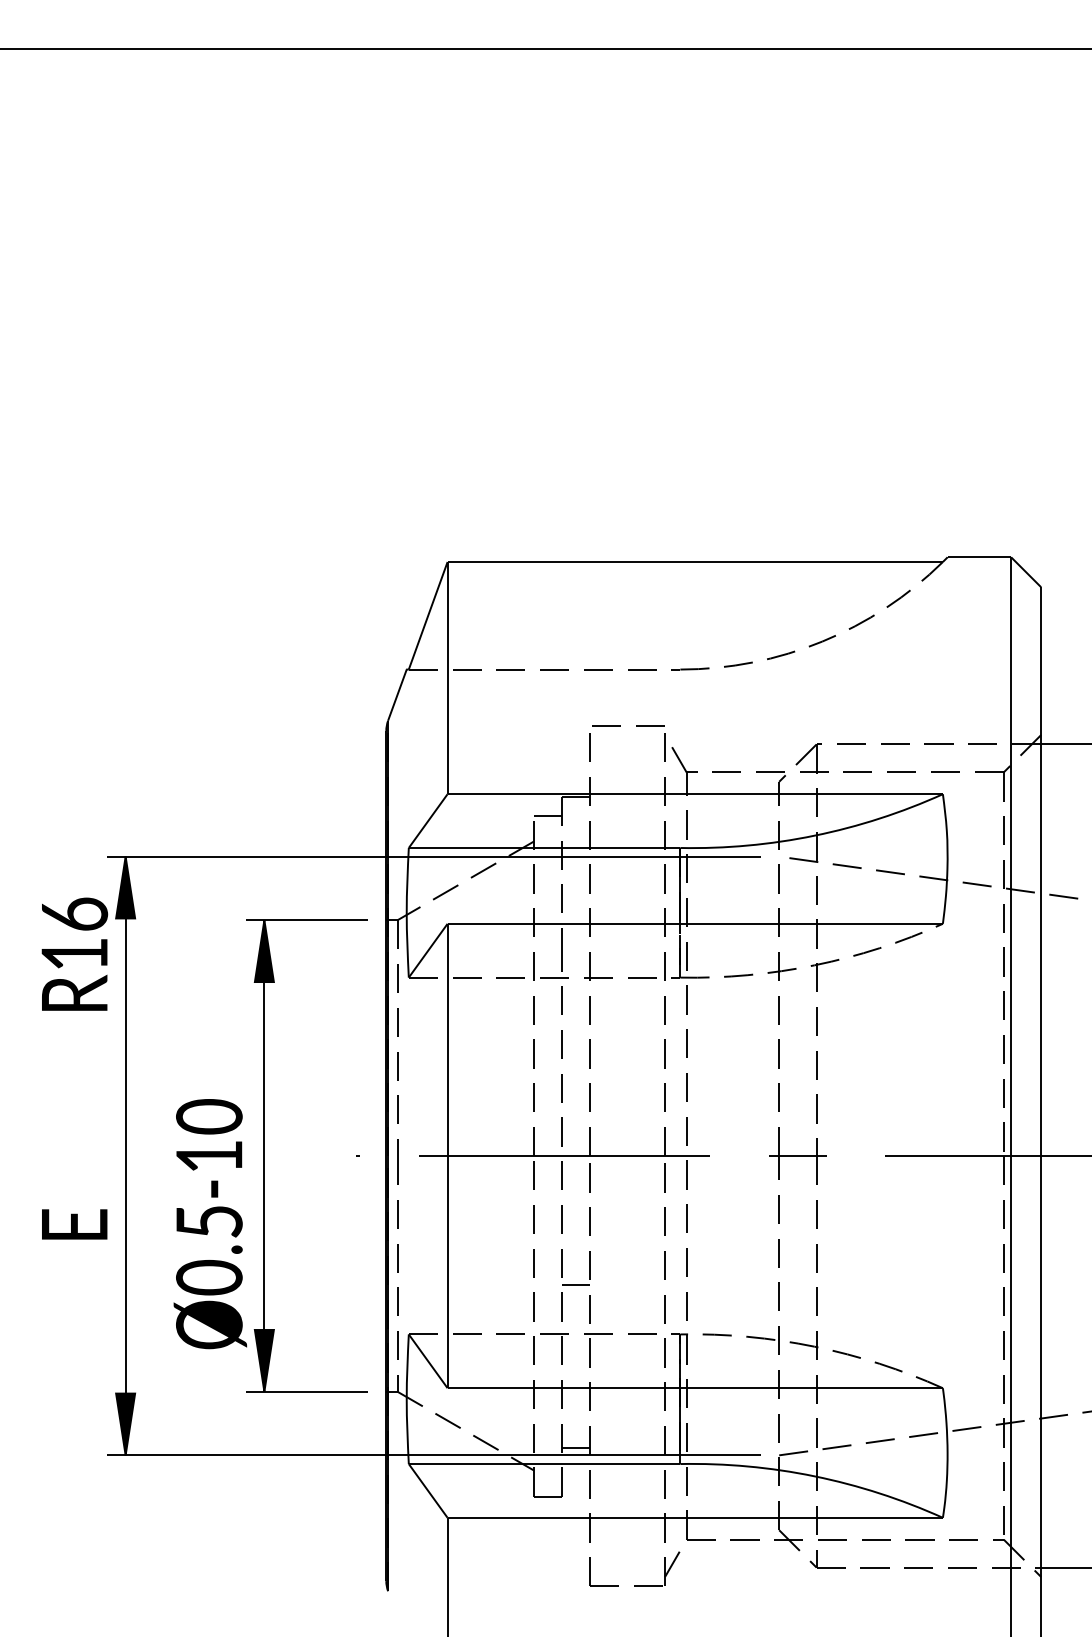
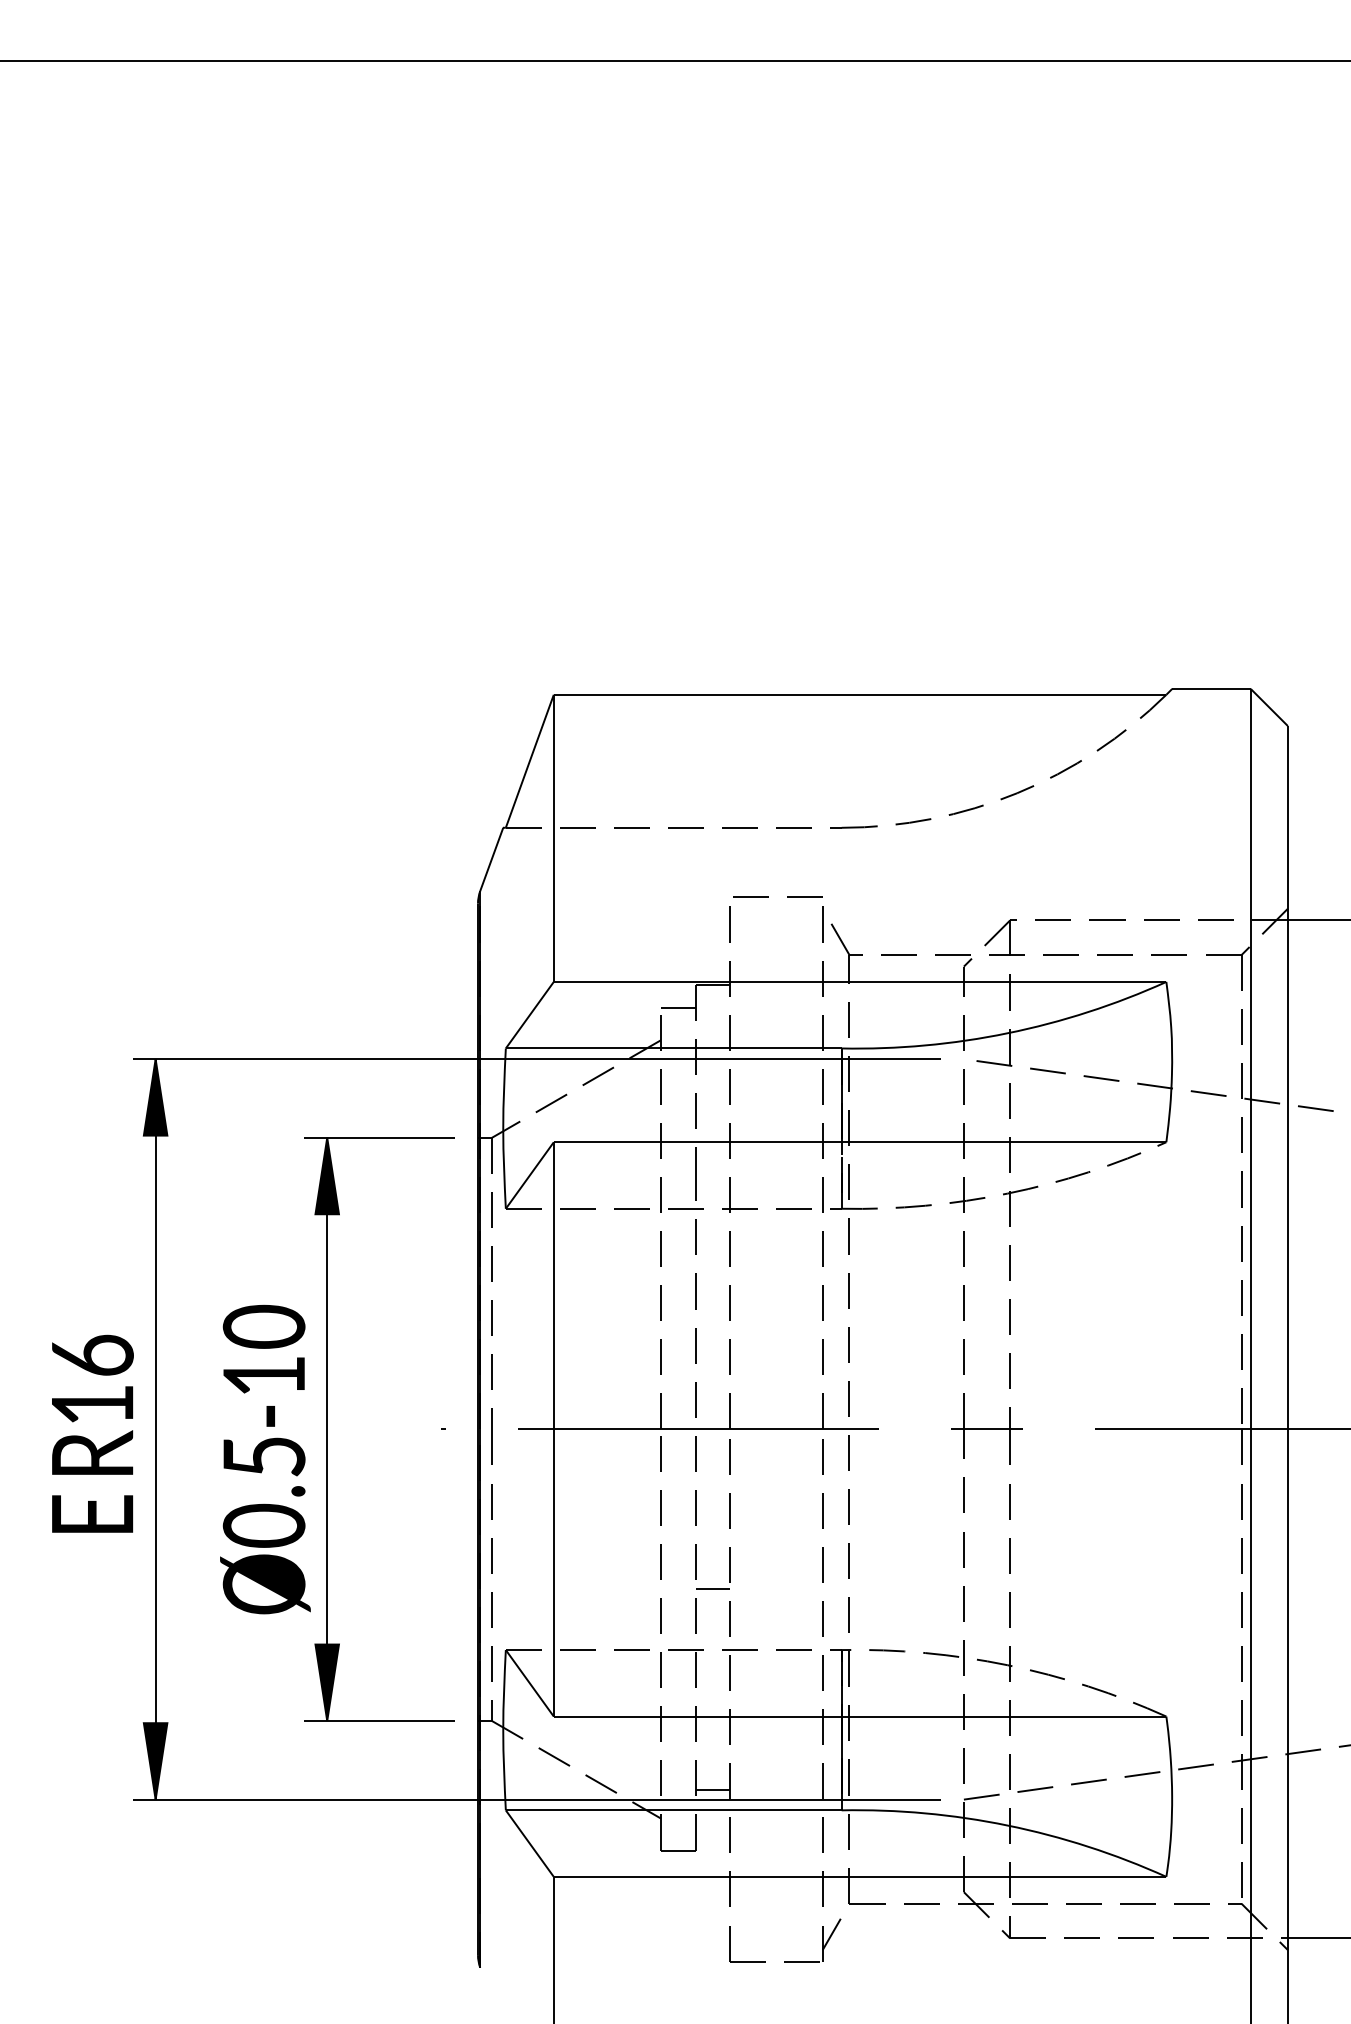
text: (74, 953) -> (92, 1404), moved
text: (210, 1224) -> (265, 1459), moved

